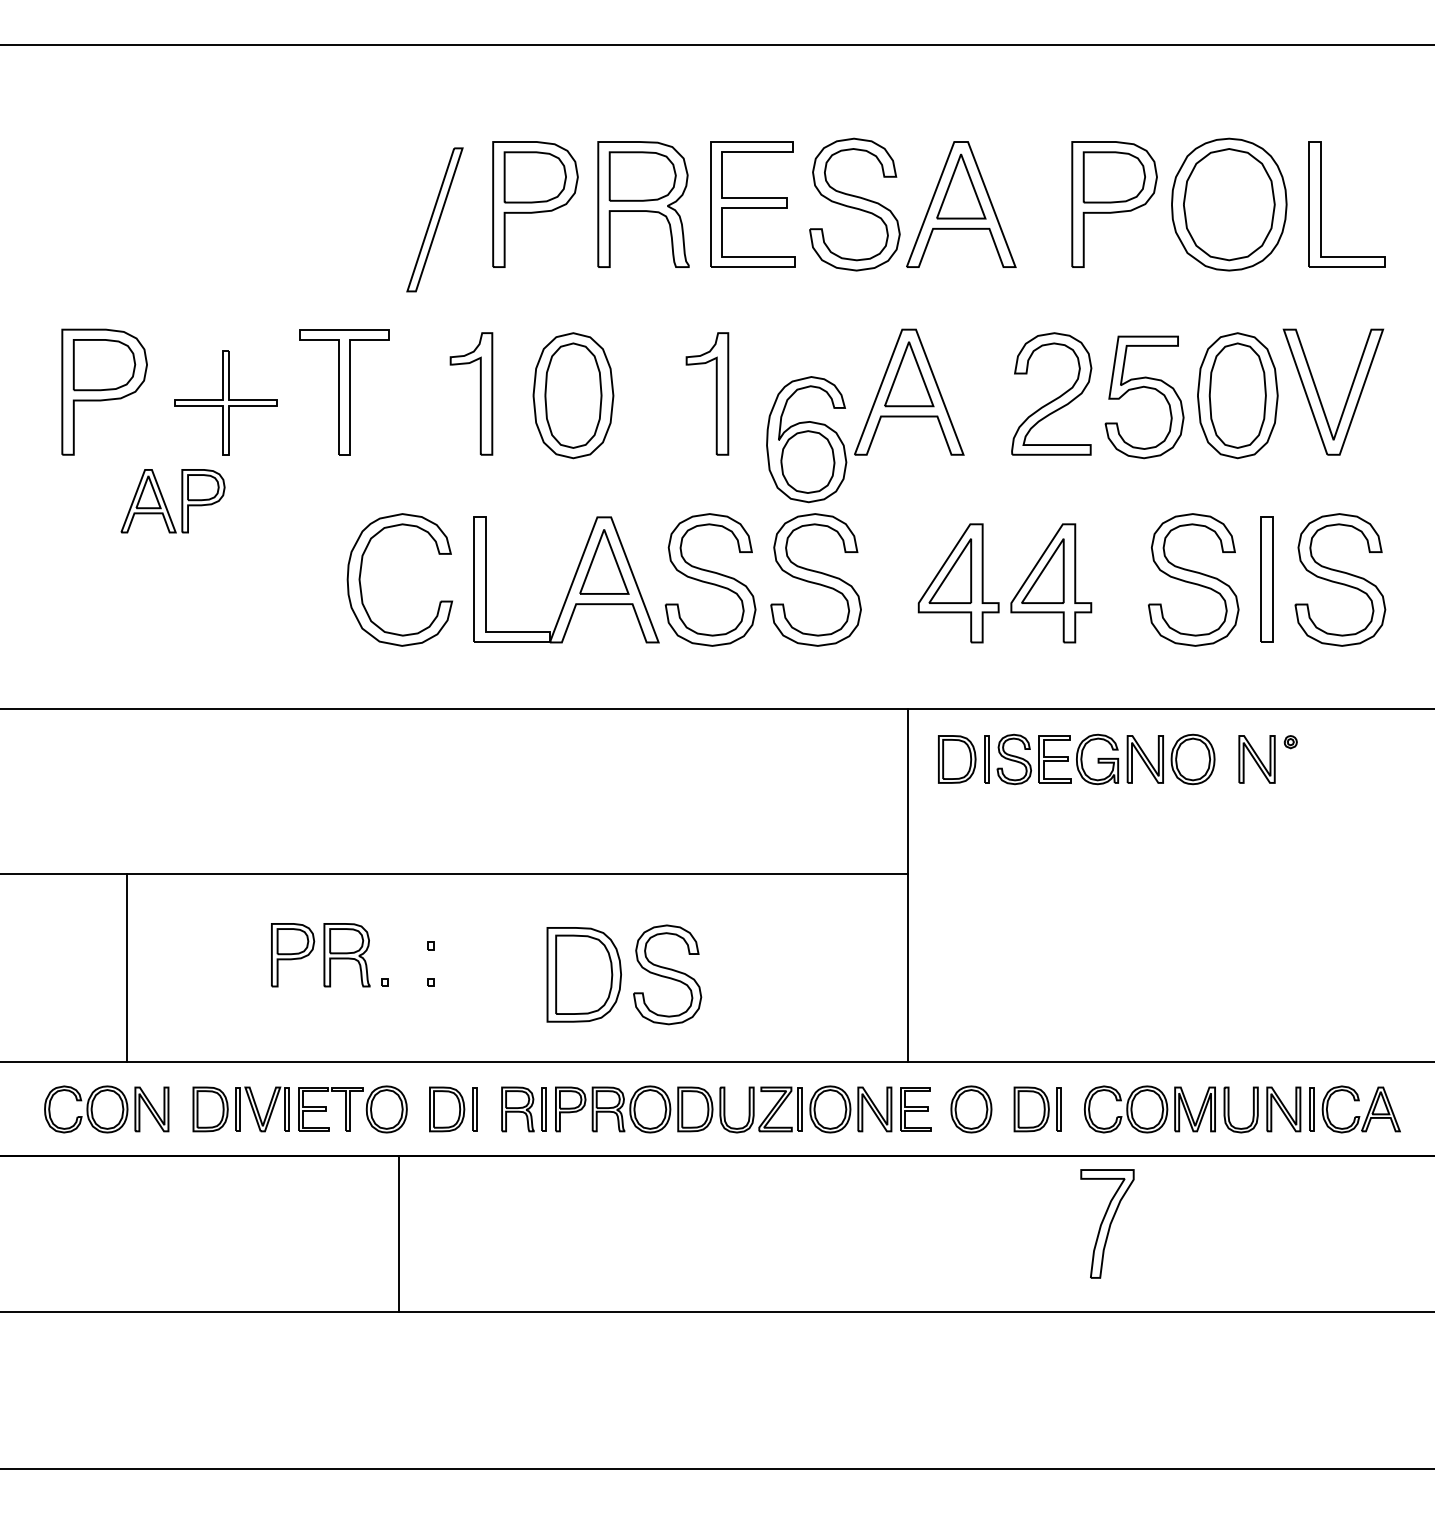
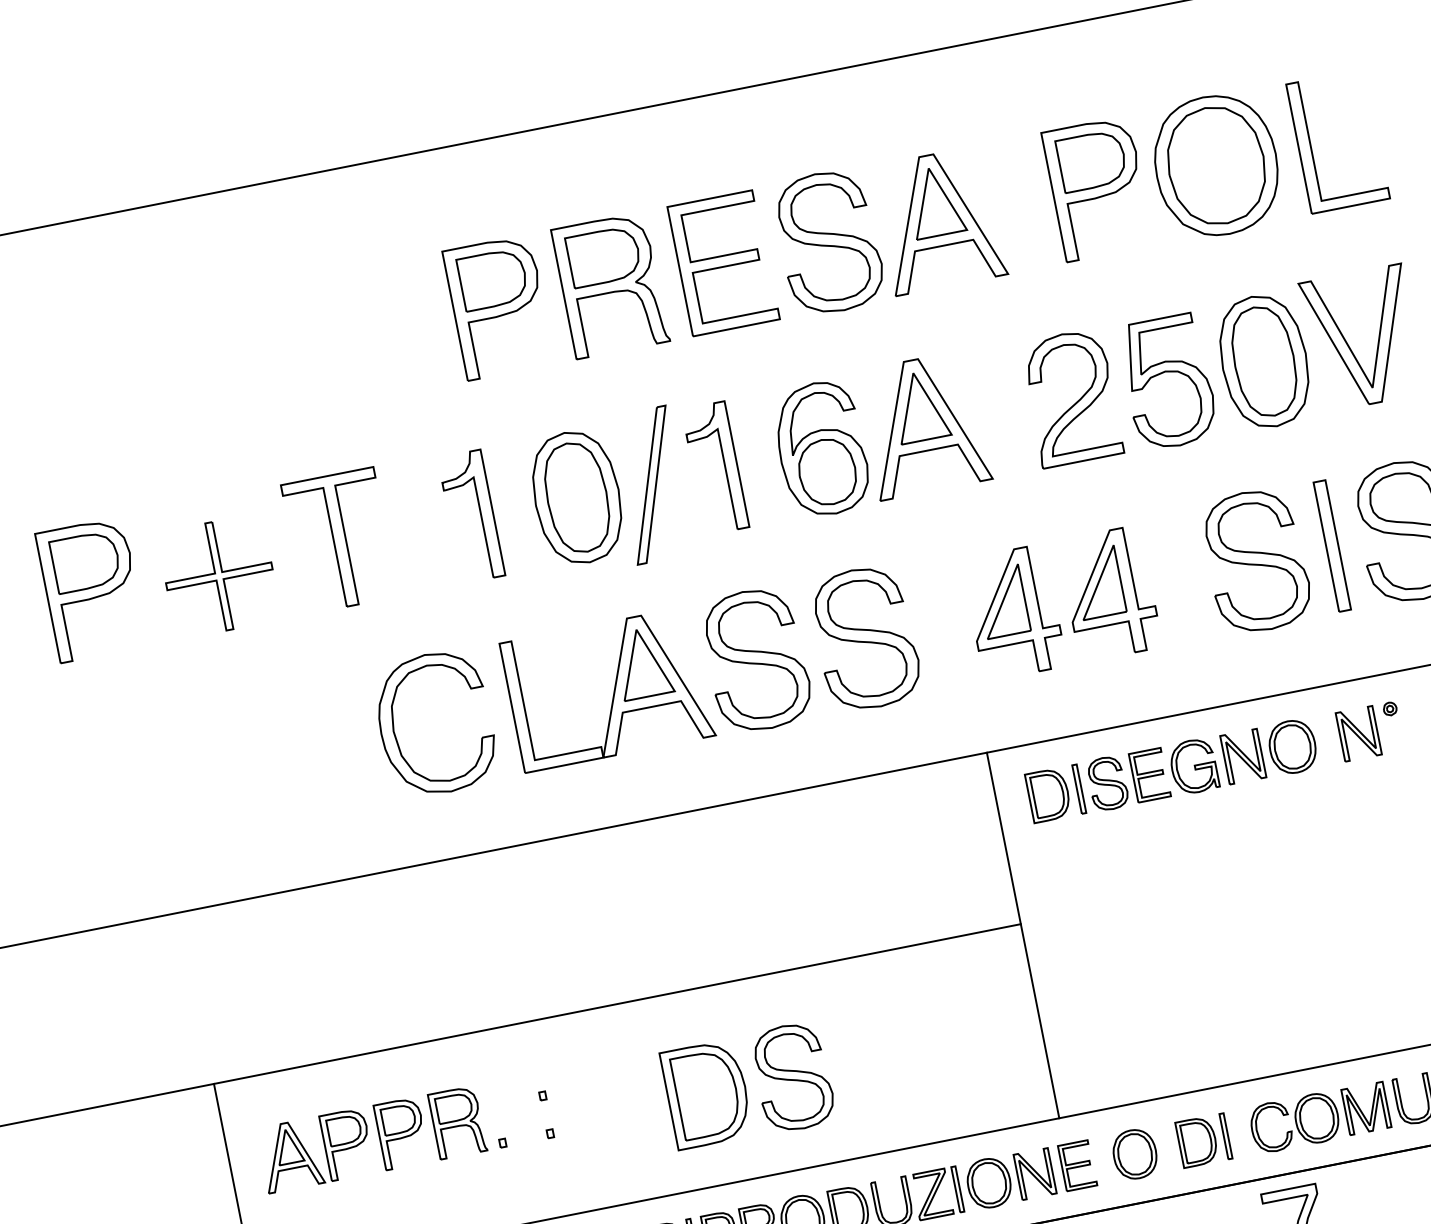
part: (434, 219) -> (651, 484), moved
part: (806, 439) -> (821, 449), moved
part: (165, 502) -> (308, 1153), moved

